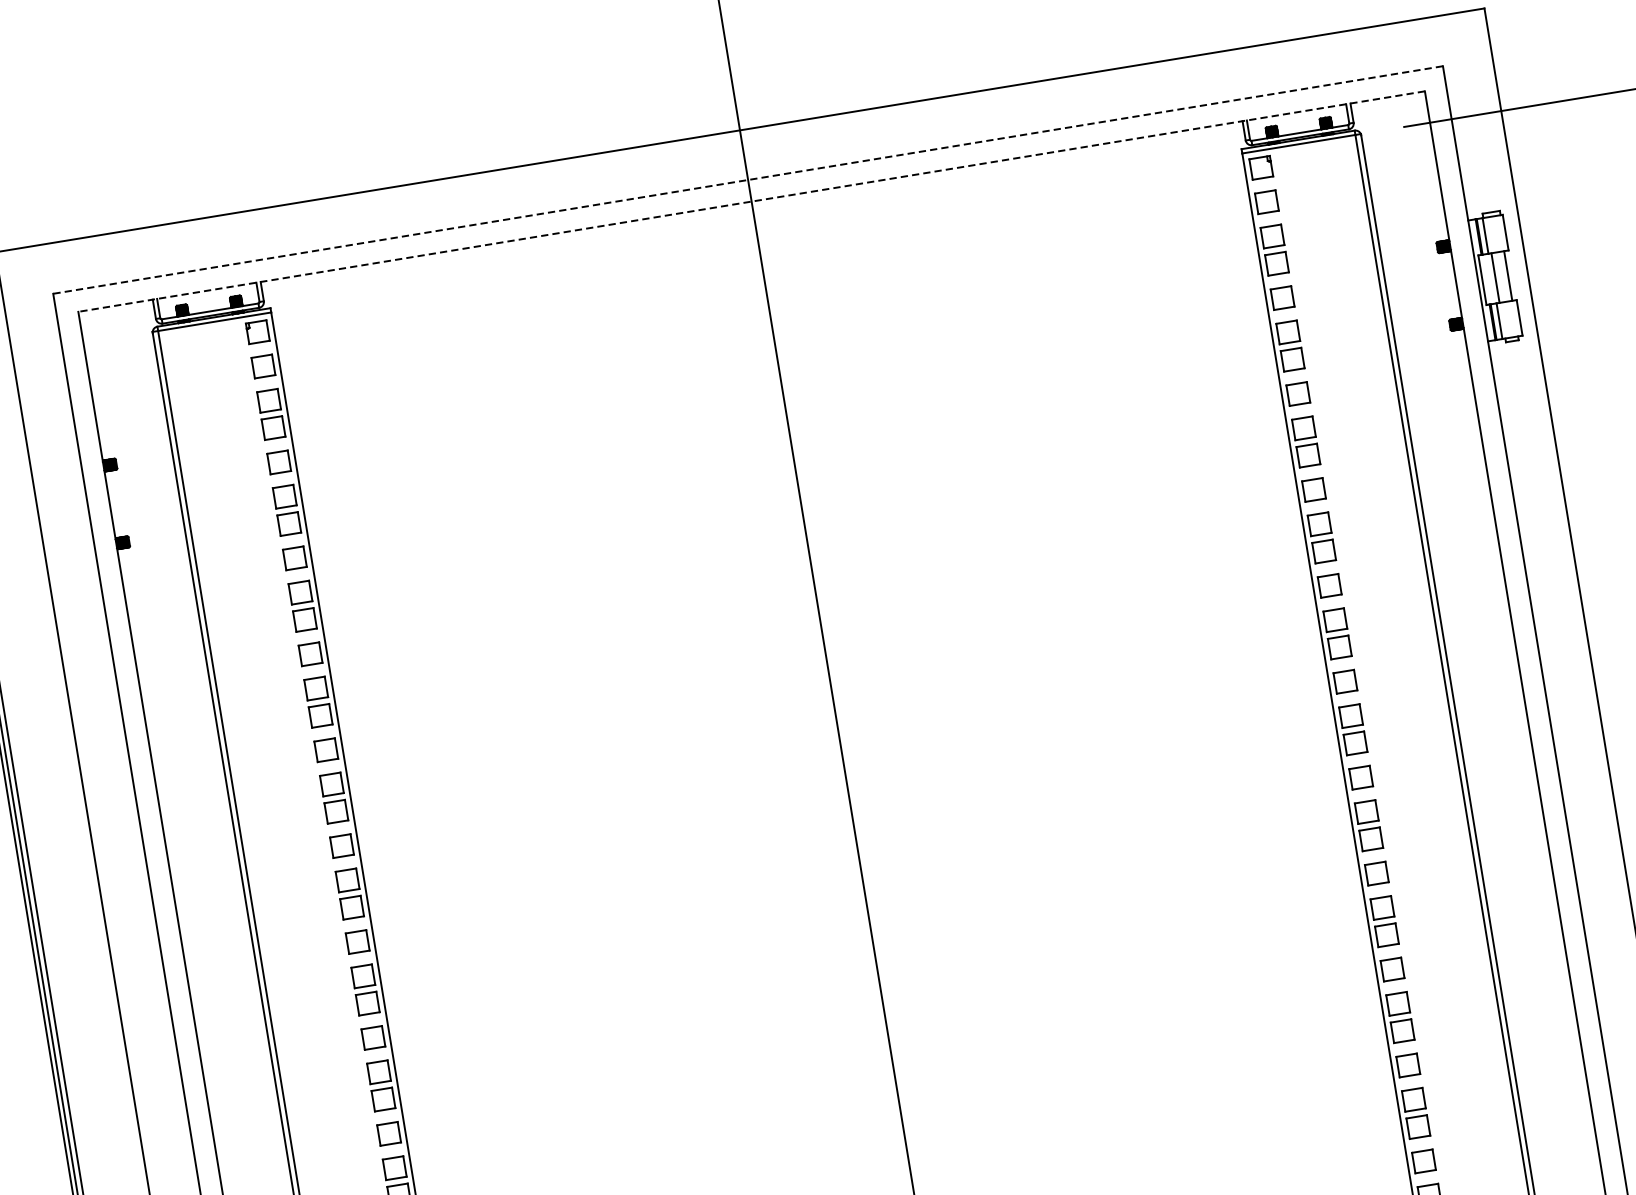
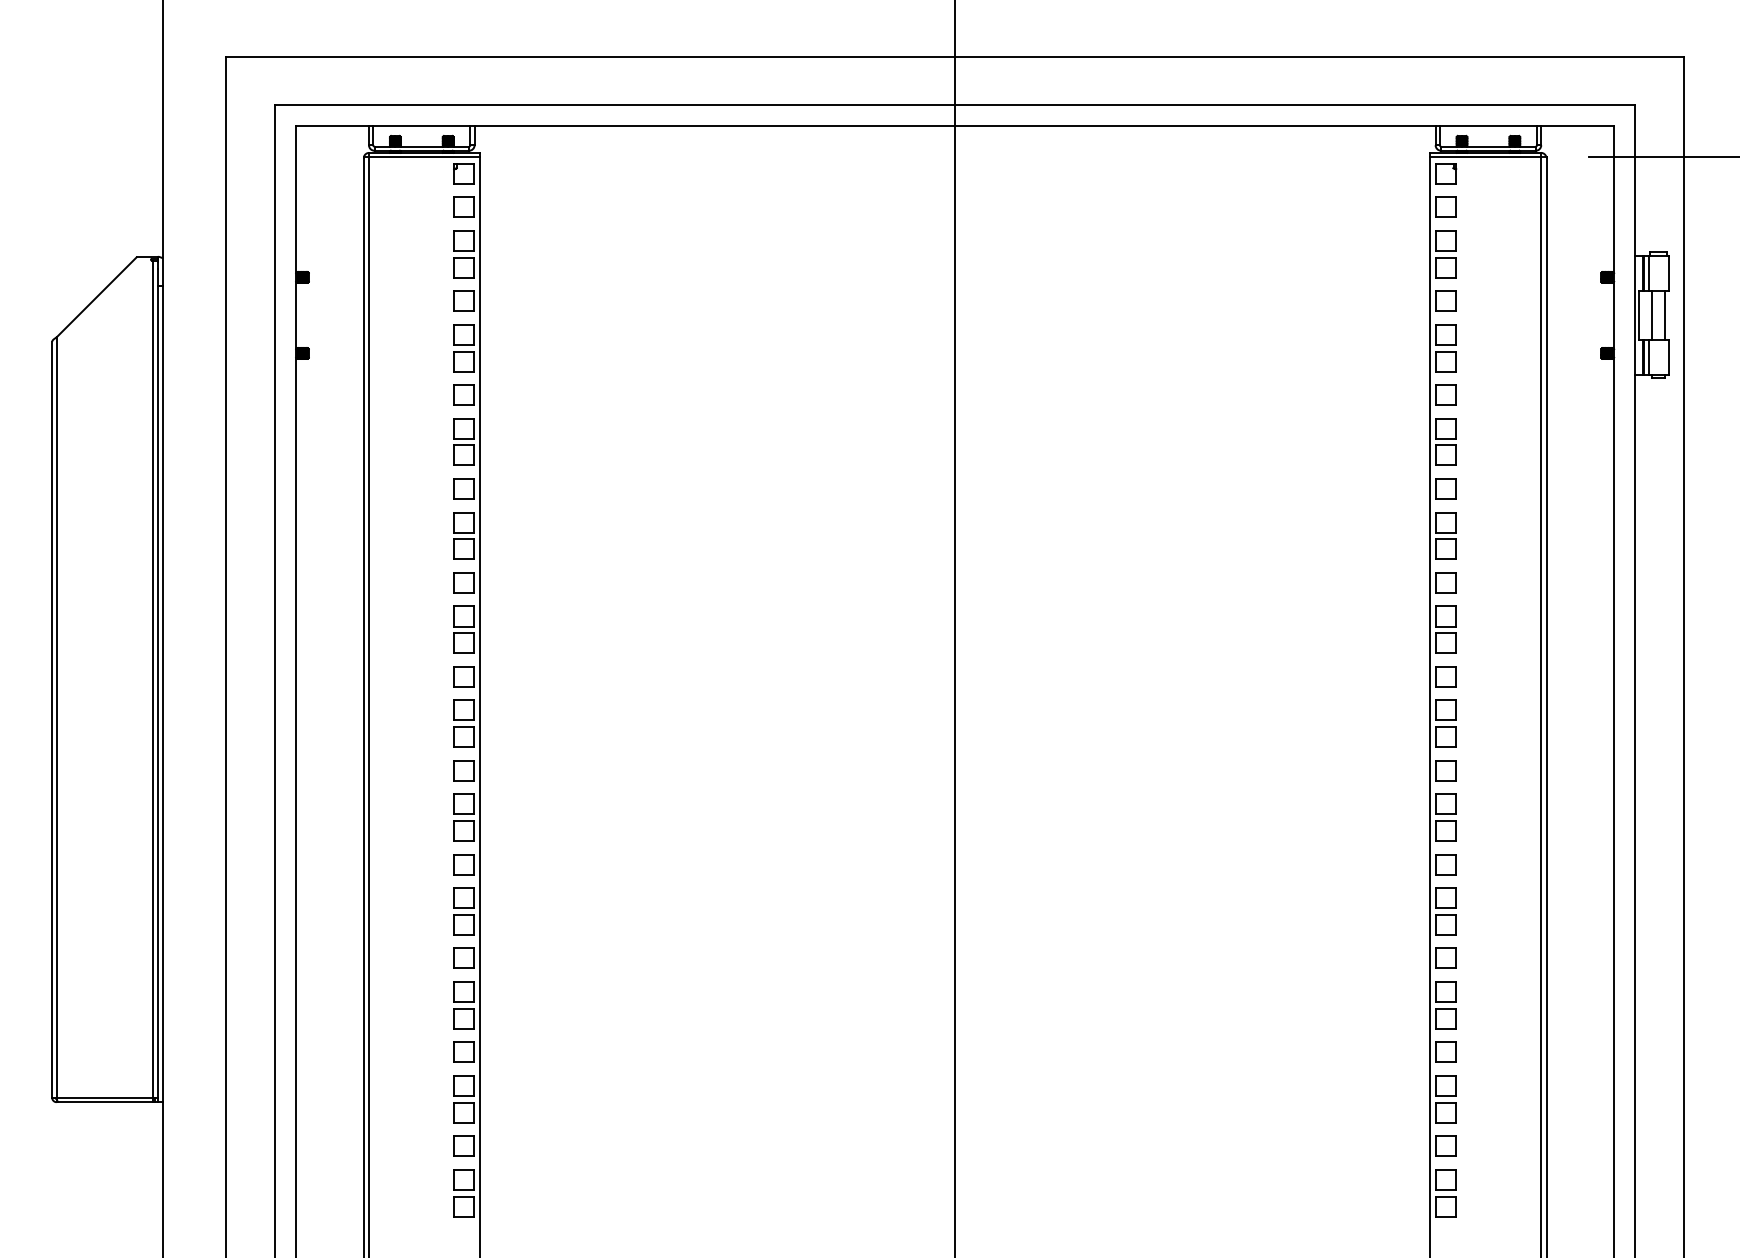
line: (747, 180) -> (954, 105), dashed -> solid
line: (752, 201) -> (955, 126), dashed -> solid

